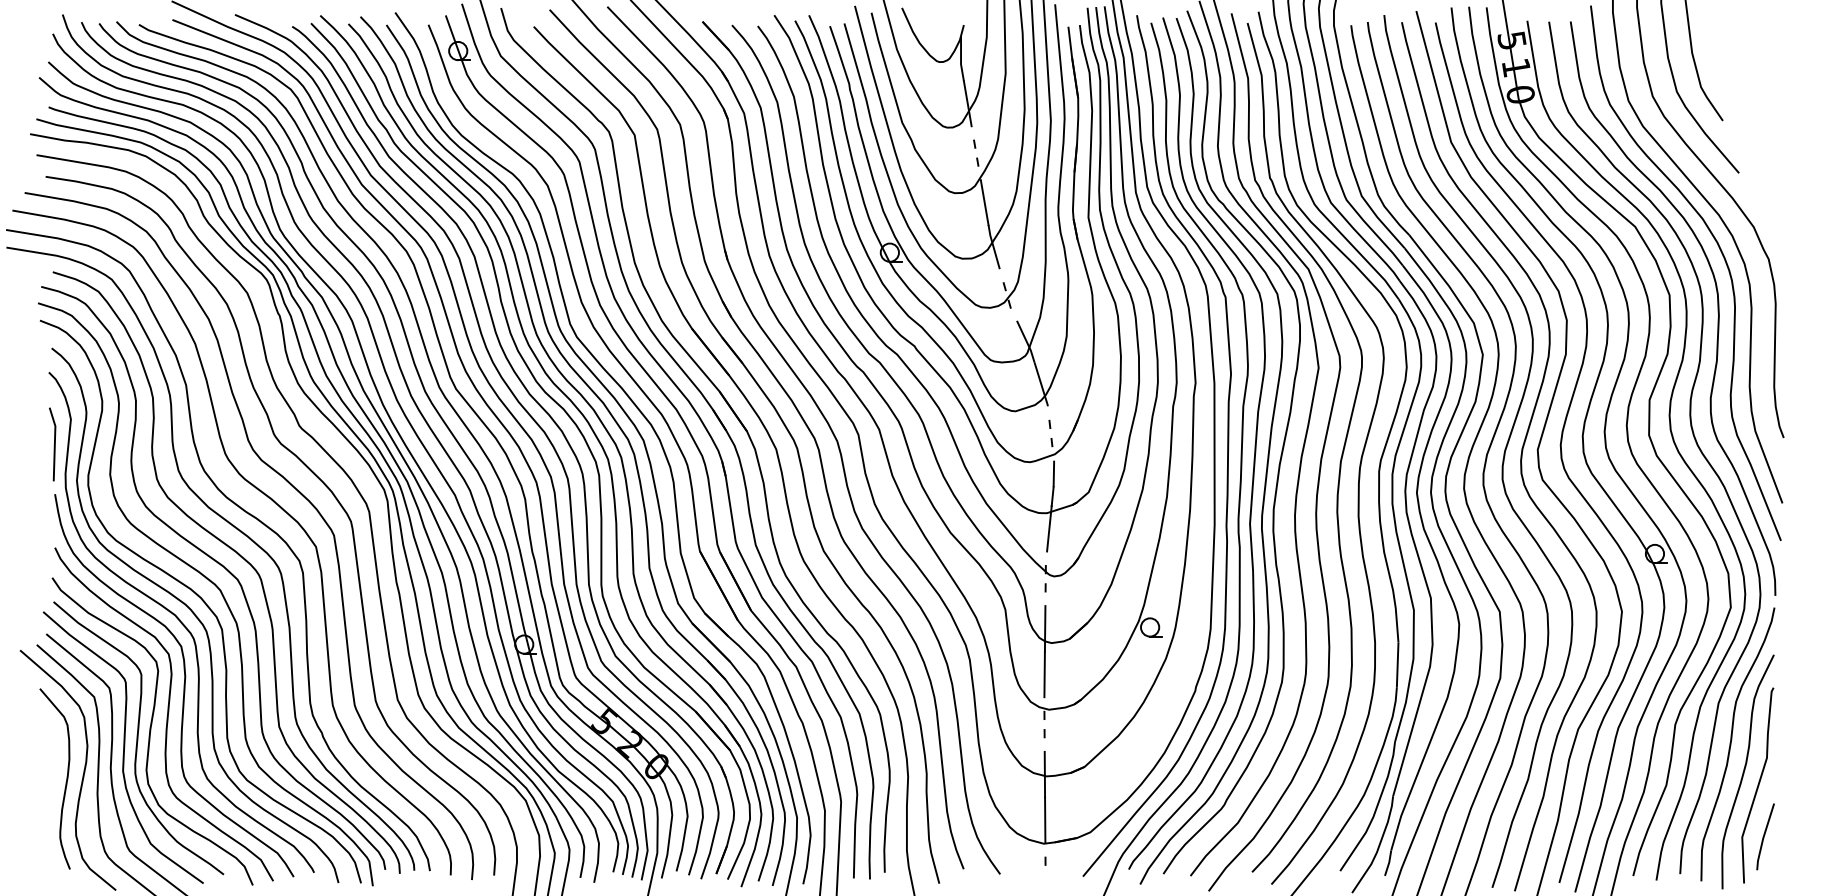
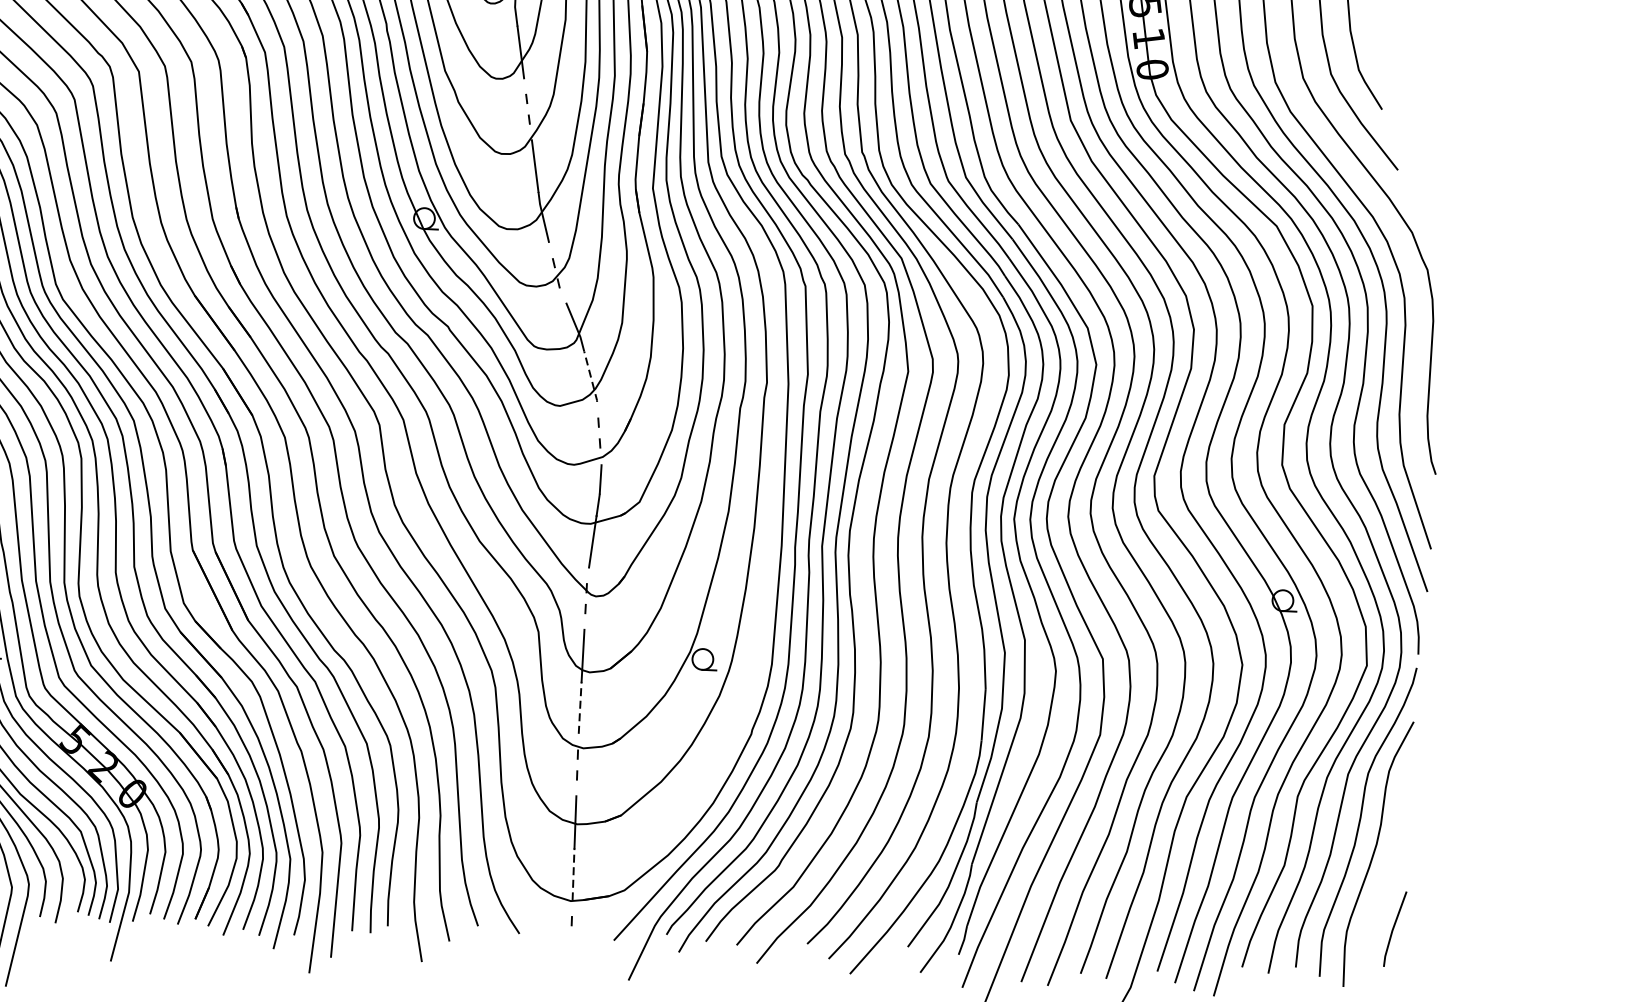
line: (1041, 385) -> (590, 377), solid -> dashed
line: (1044, 674) -> (579, 707), solid -> dashed
curve: (1757, 785) -> (1388, 870), removed
line: (1045, 820) -> (573, 874), solid -> dashed

